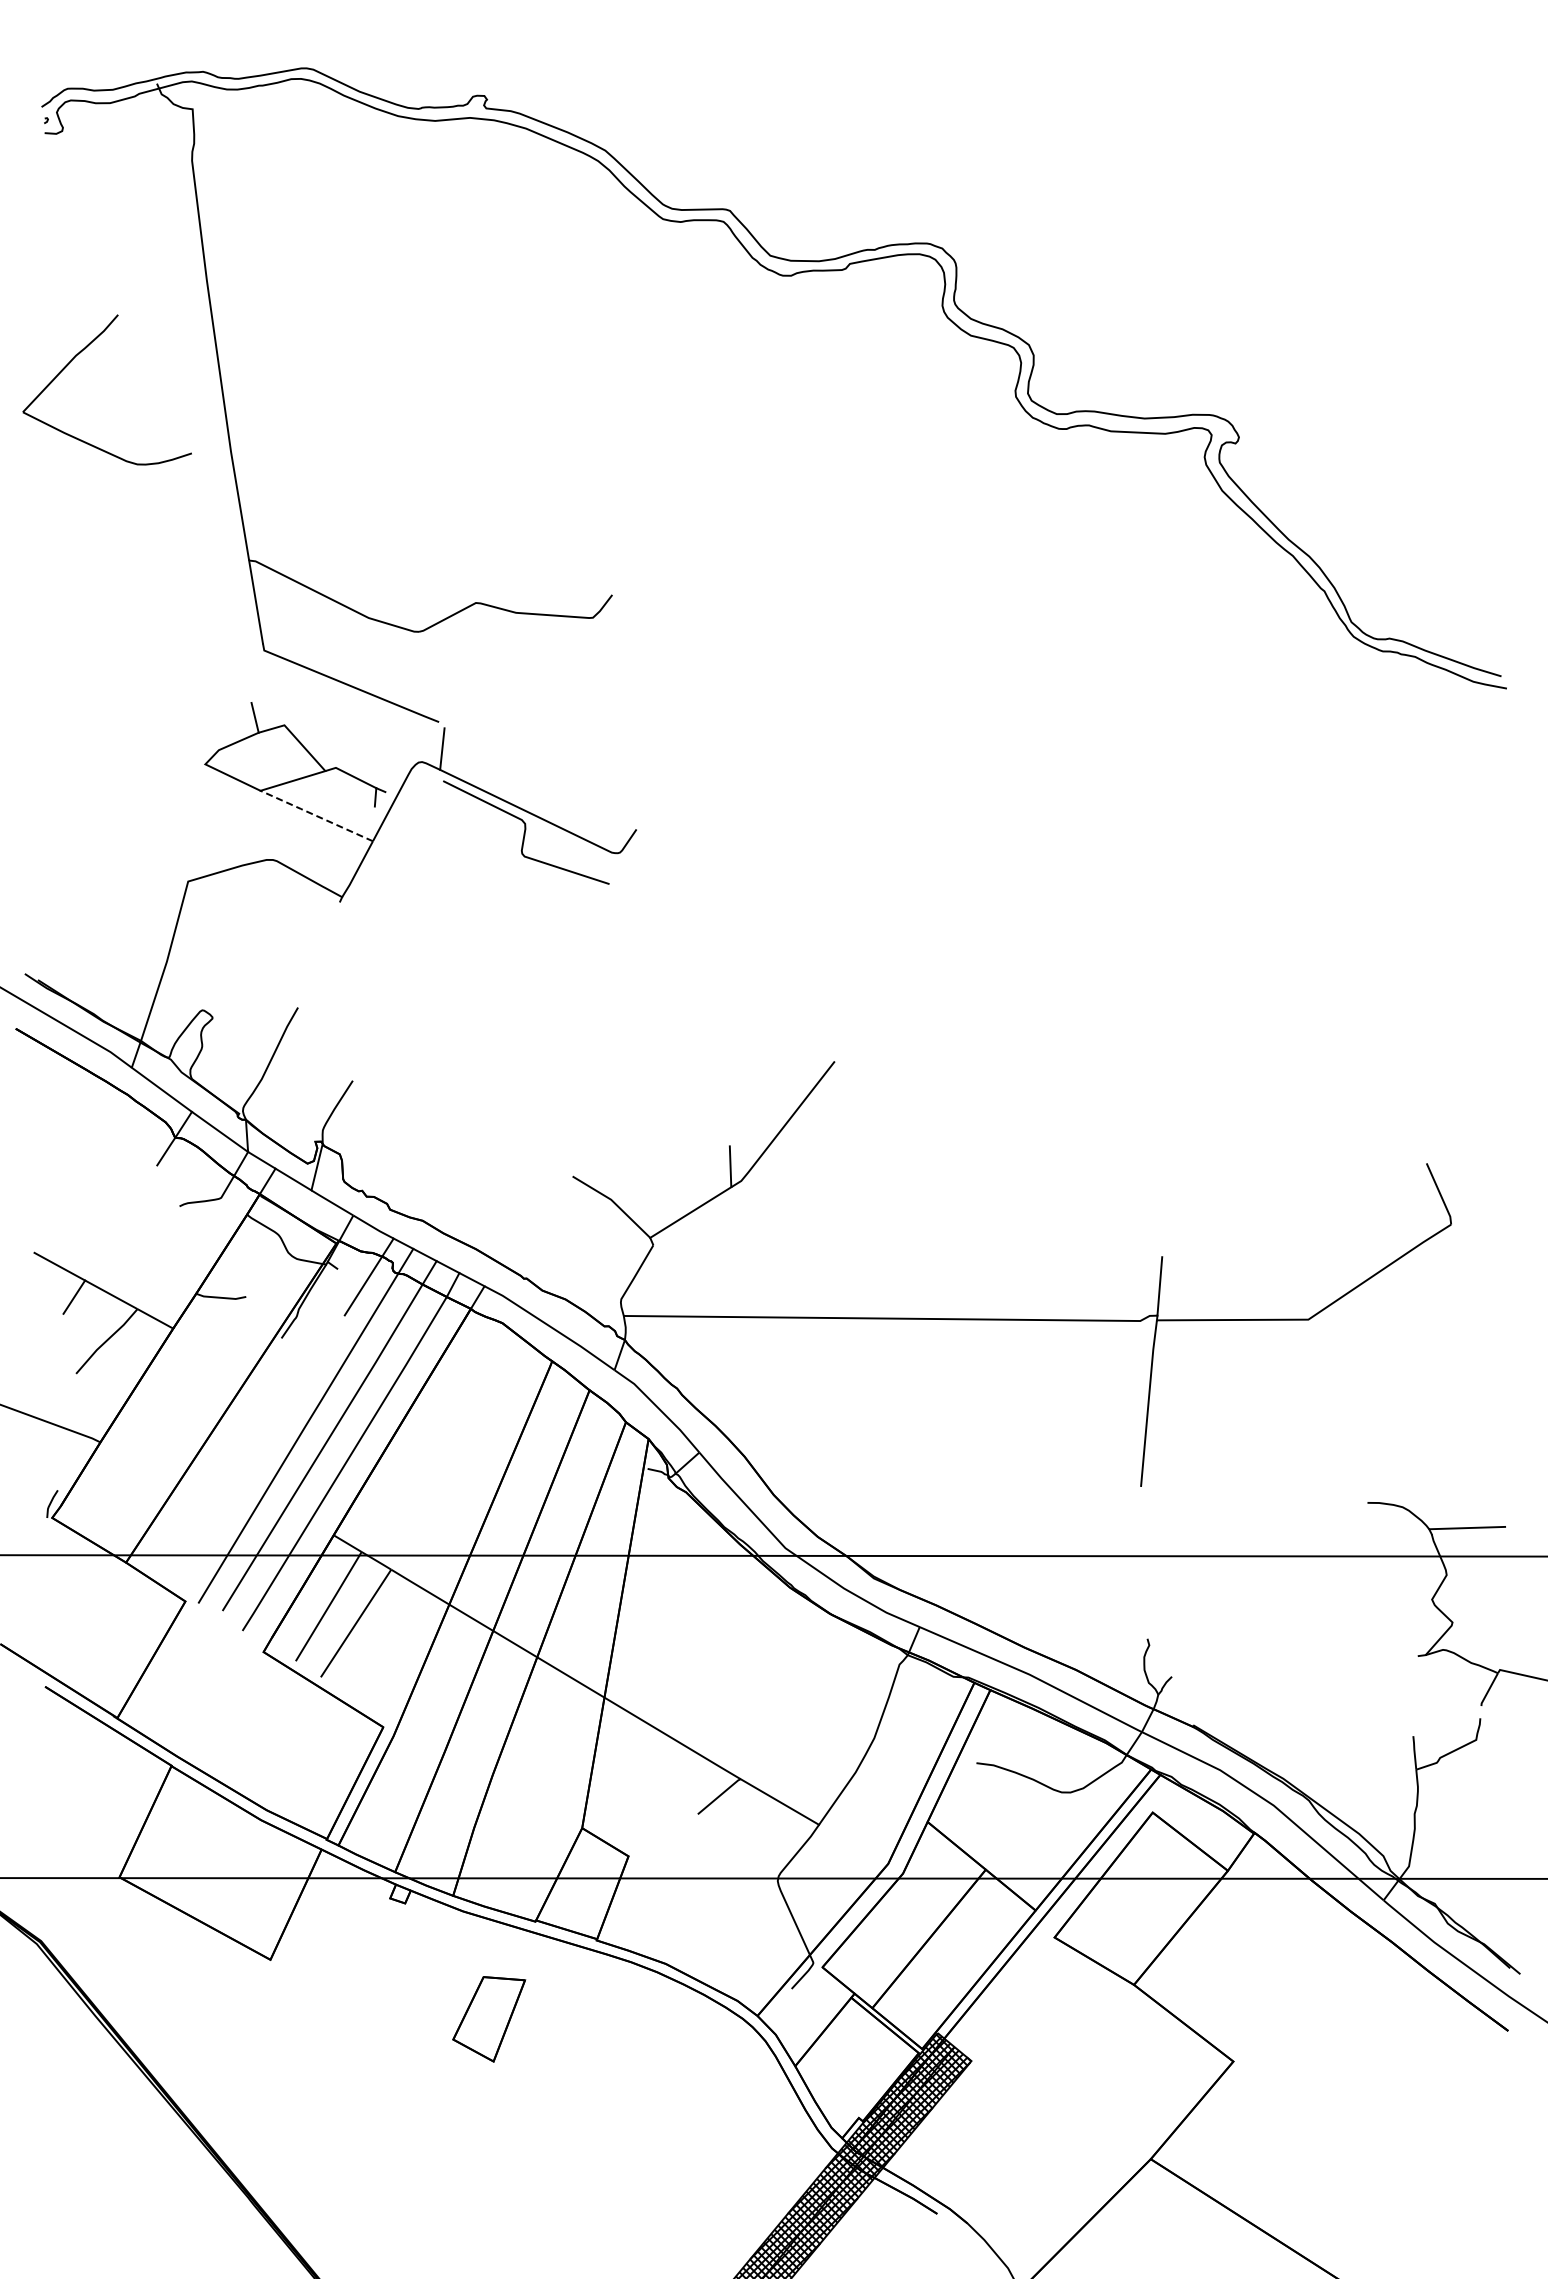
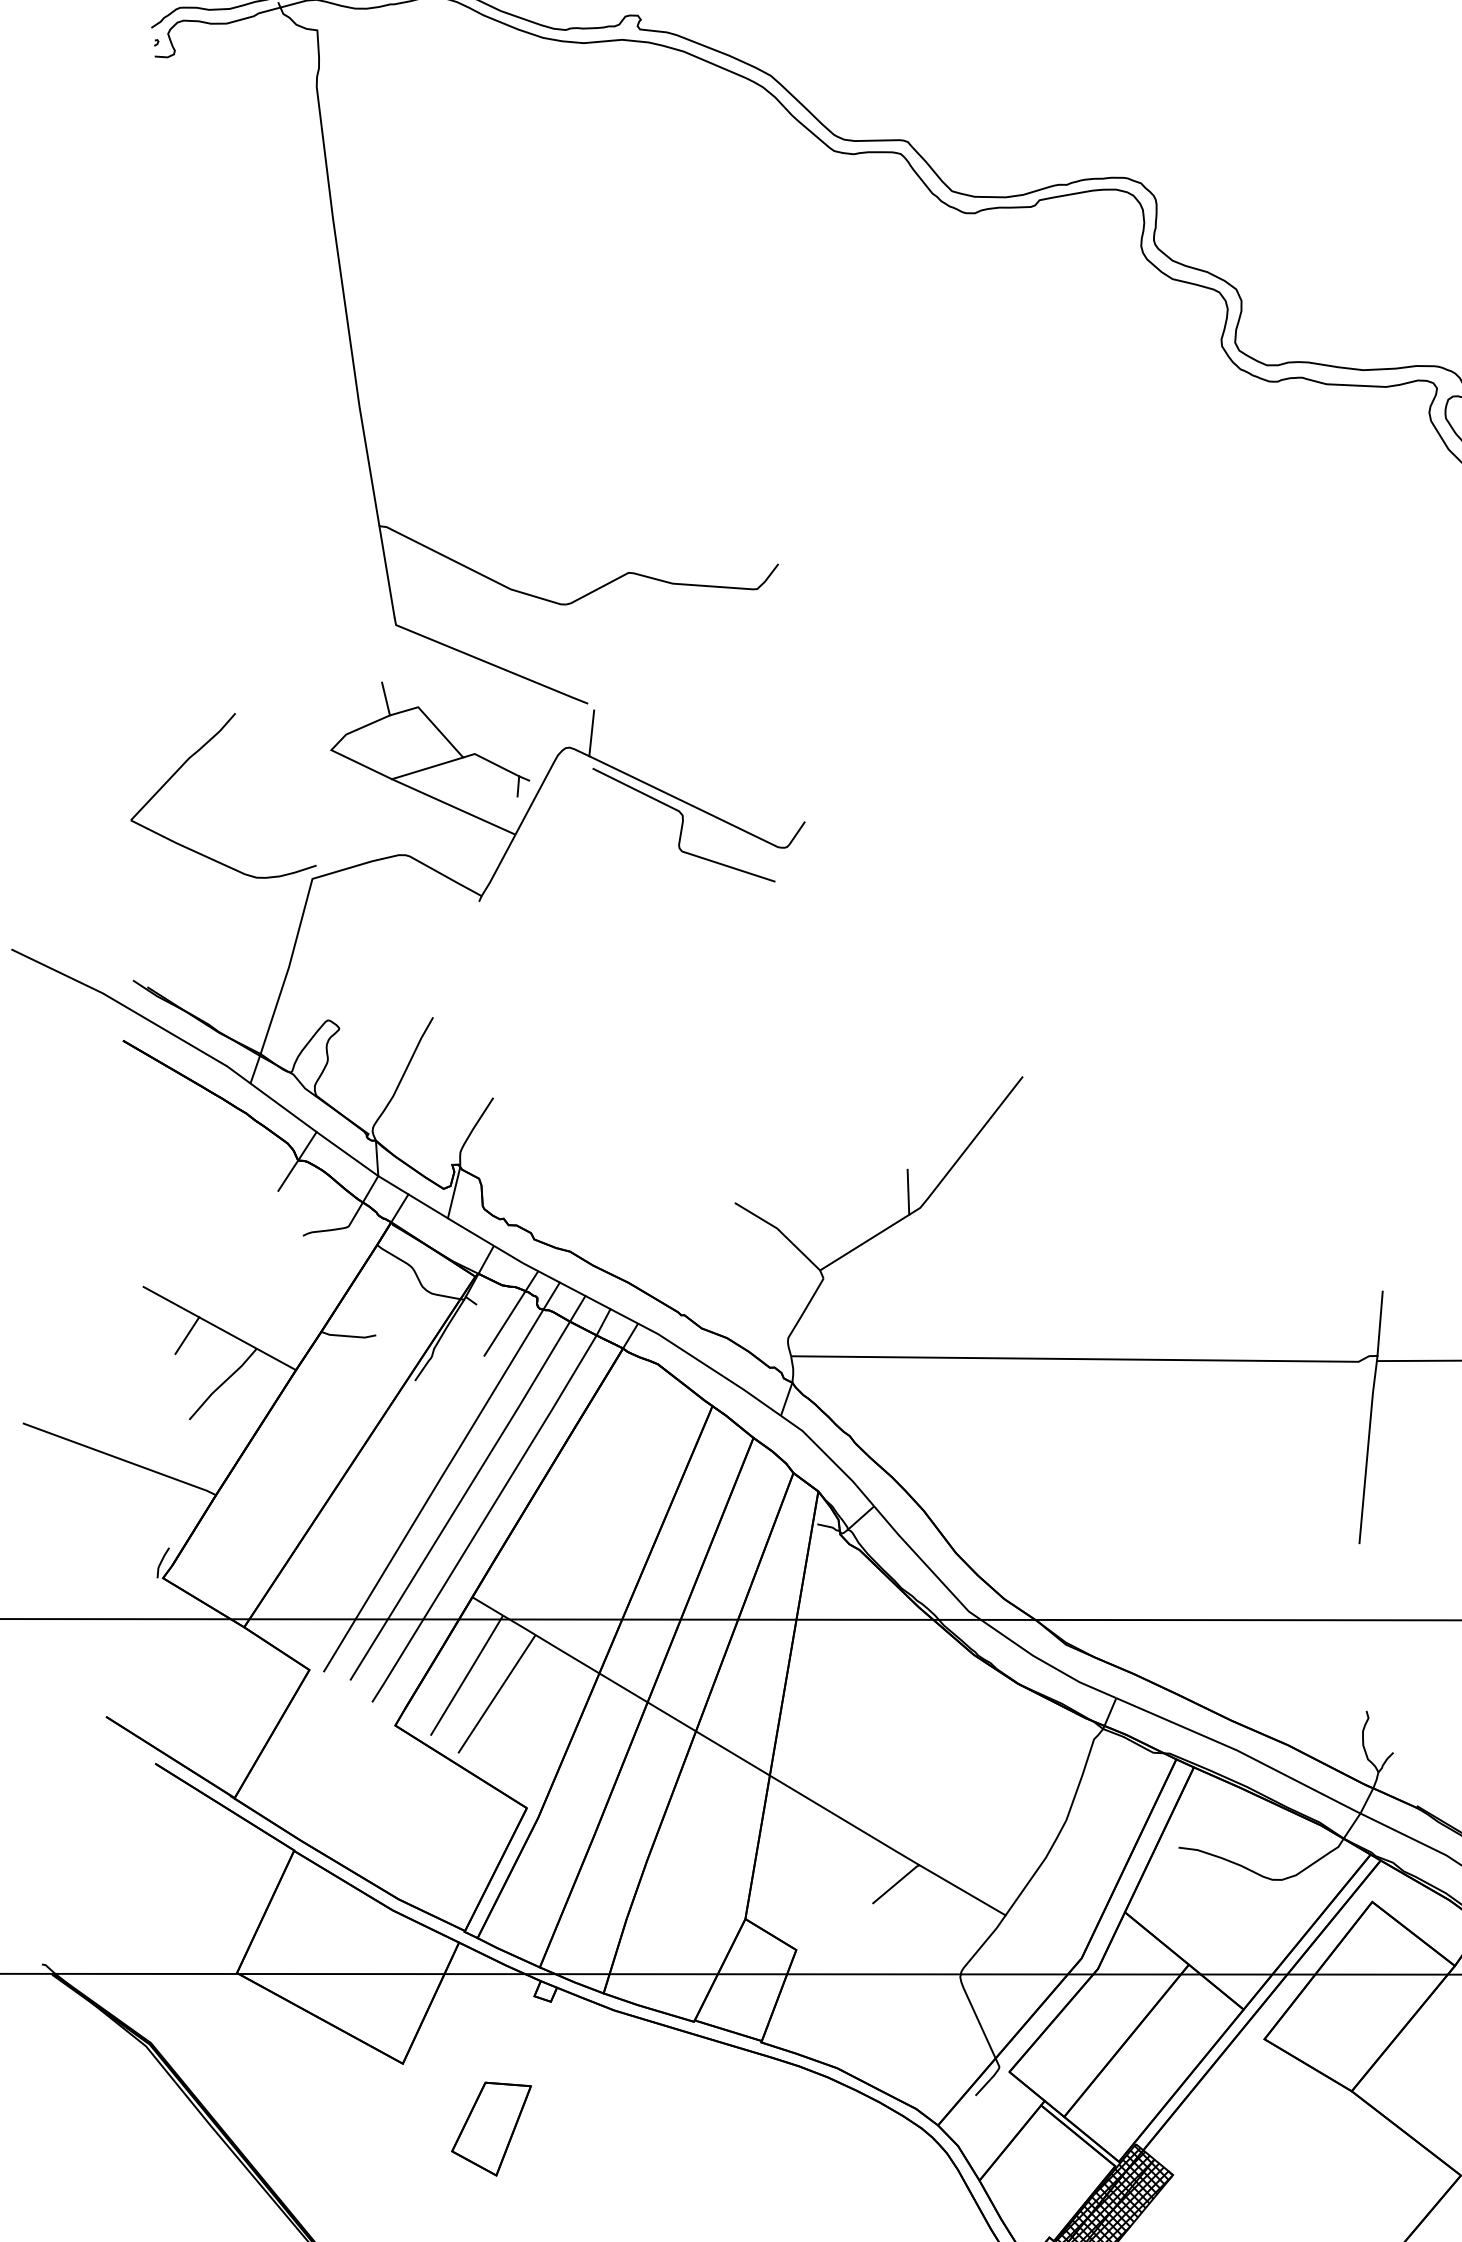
part: (79, 354) -> (193, 756), moved
line: (316, 815) -> (453, 806), dashed -> solid
part: (489, 2019) -> (491, 2129), moved

